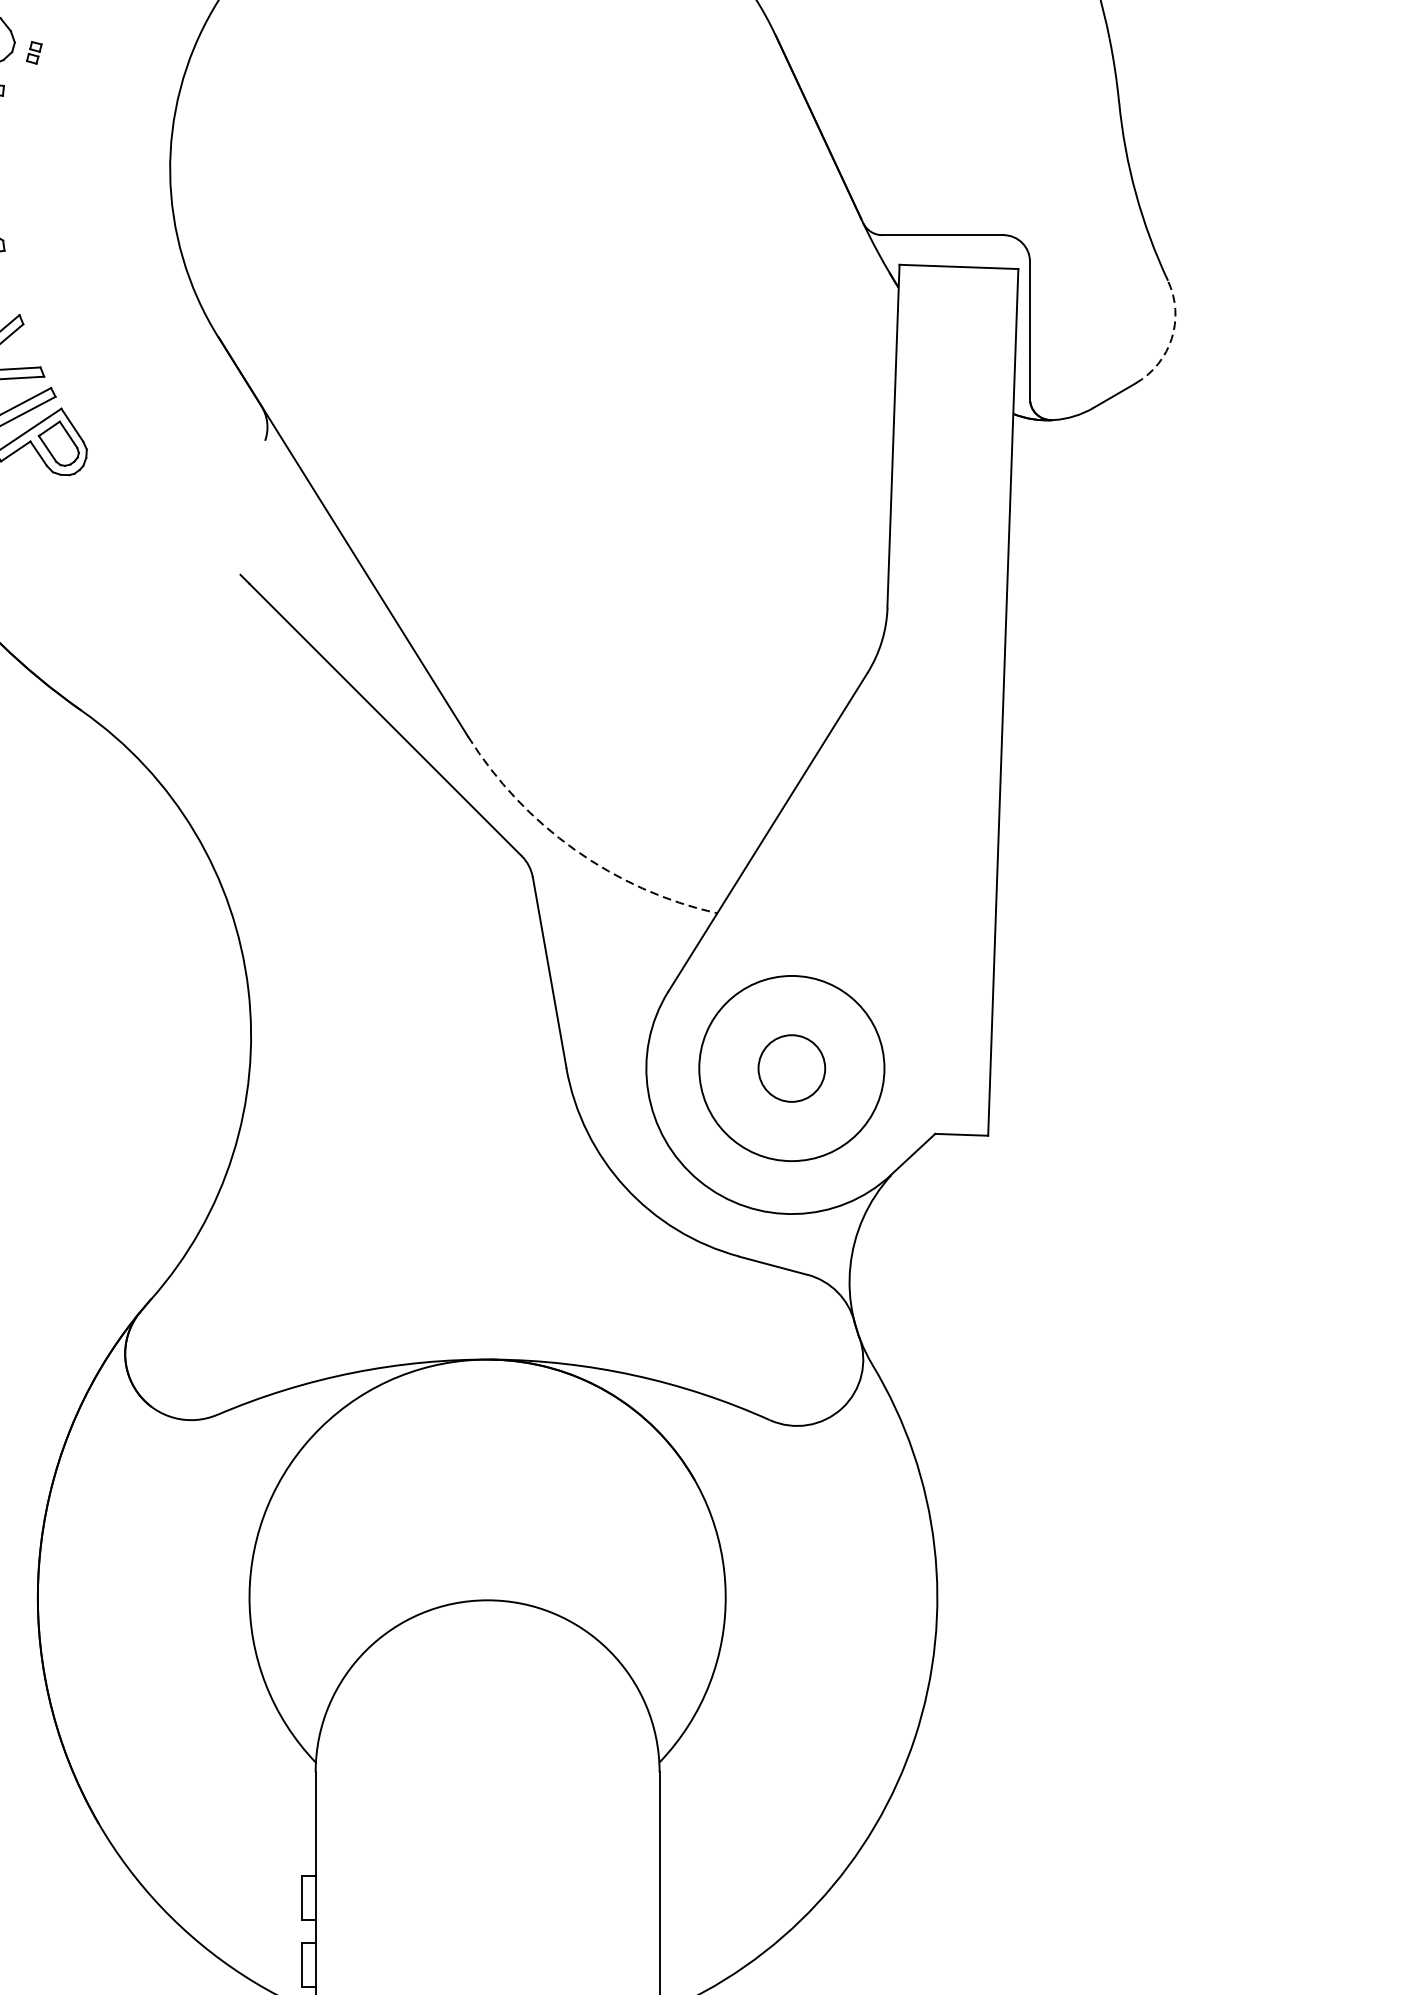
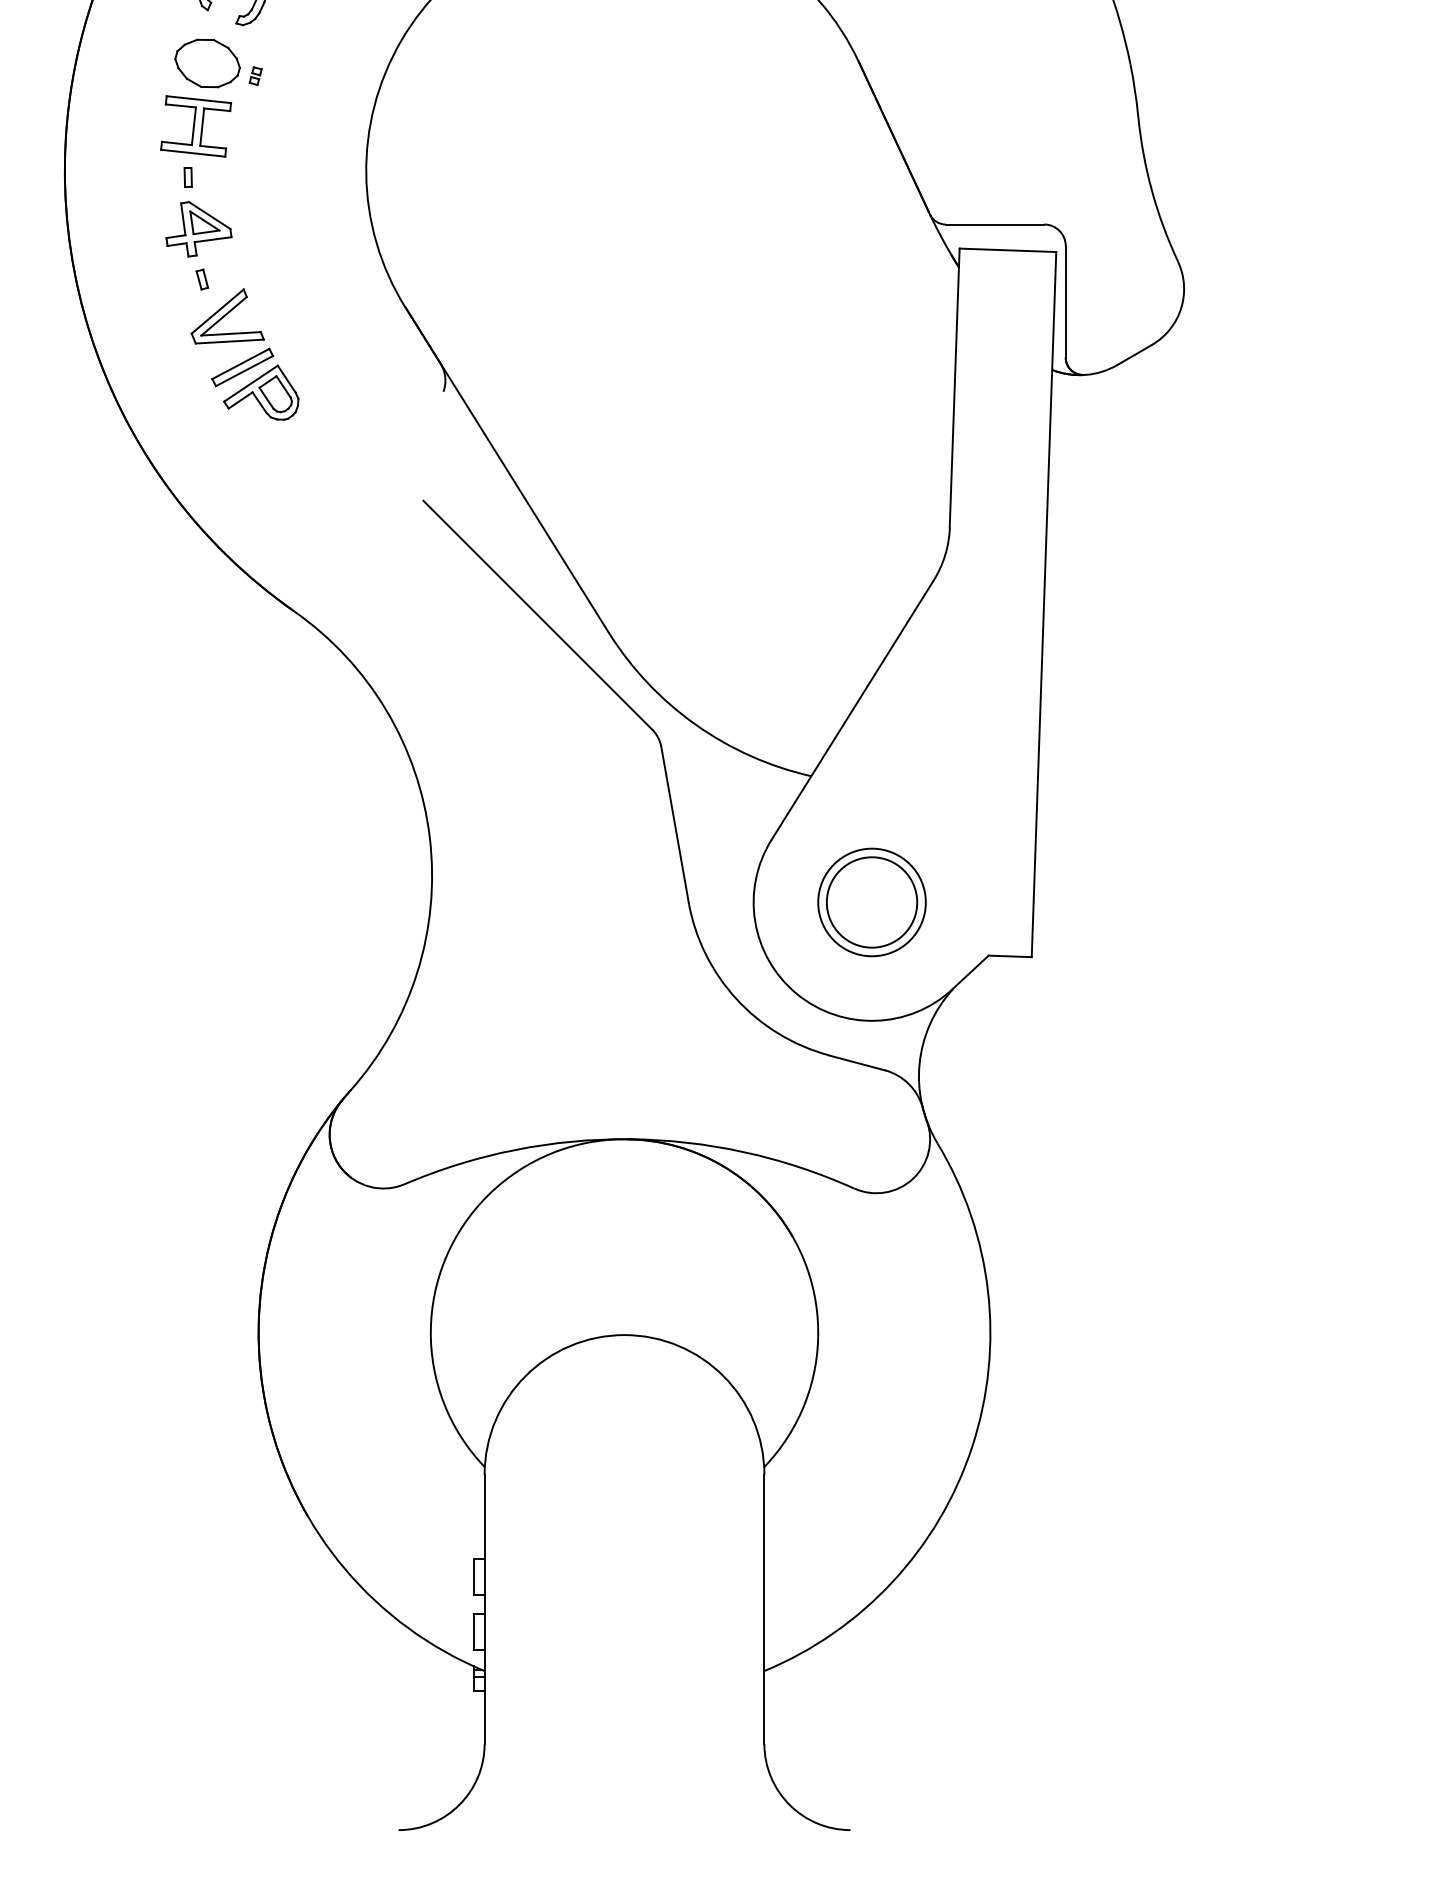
arc: (1172, 338) -> (1181, 308), dashed -> solid
arc: (574, 849) -> (695, 724), dashed -> solid
circle: (791, 1068) -> (871, 902), size x0.71
circle: (791, 1068) -> (871, 902), size x1.67

